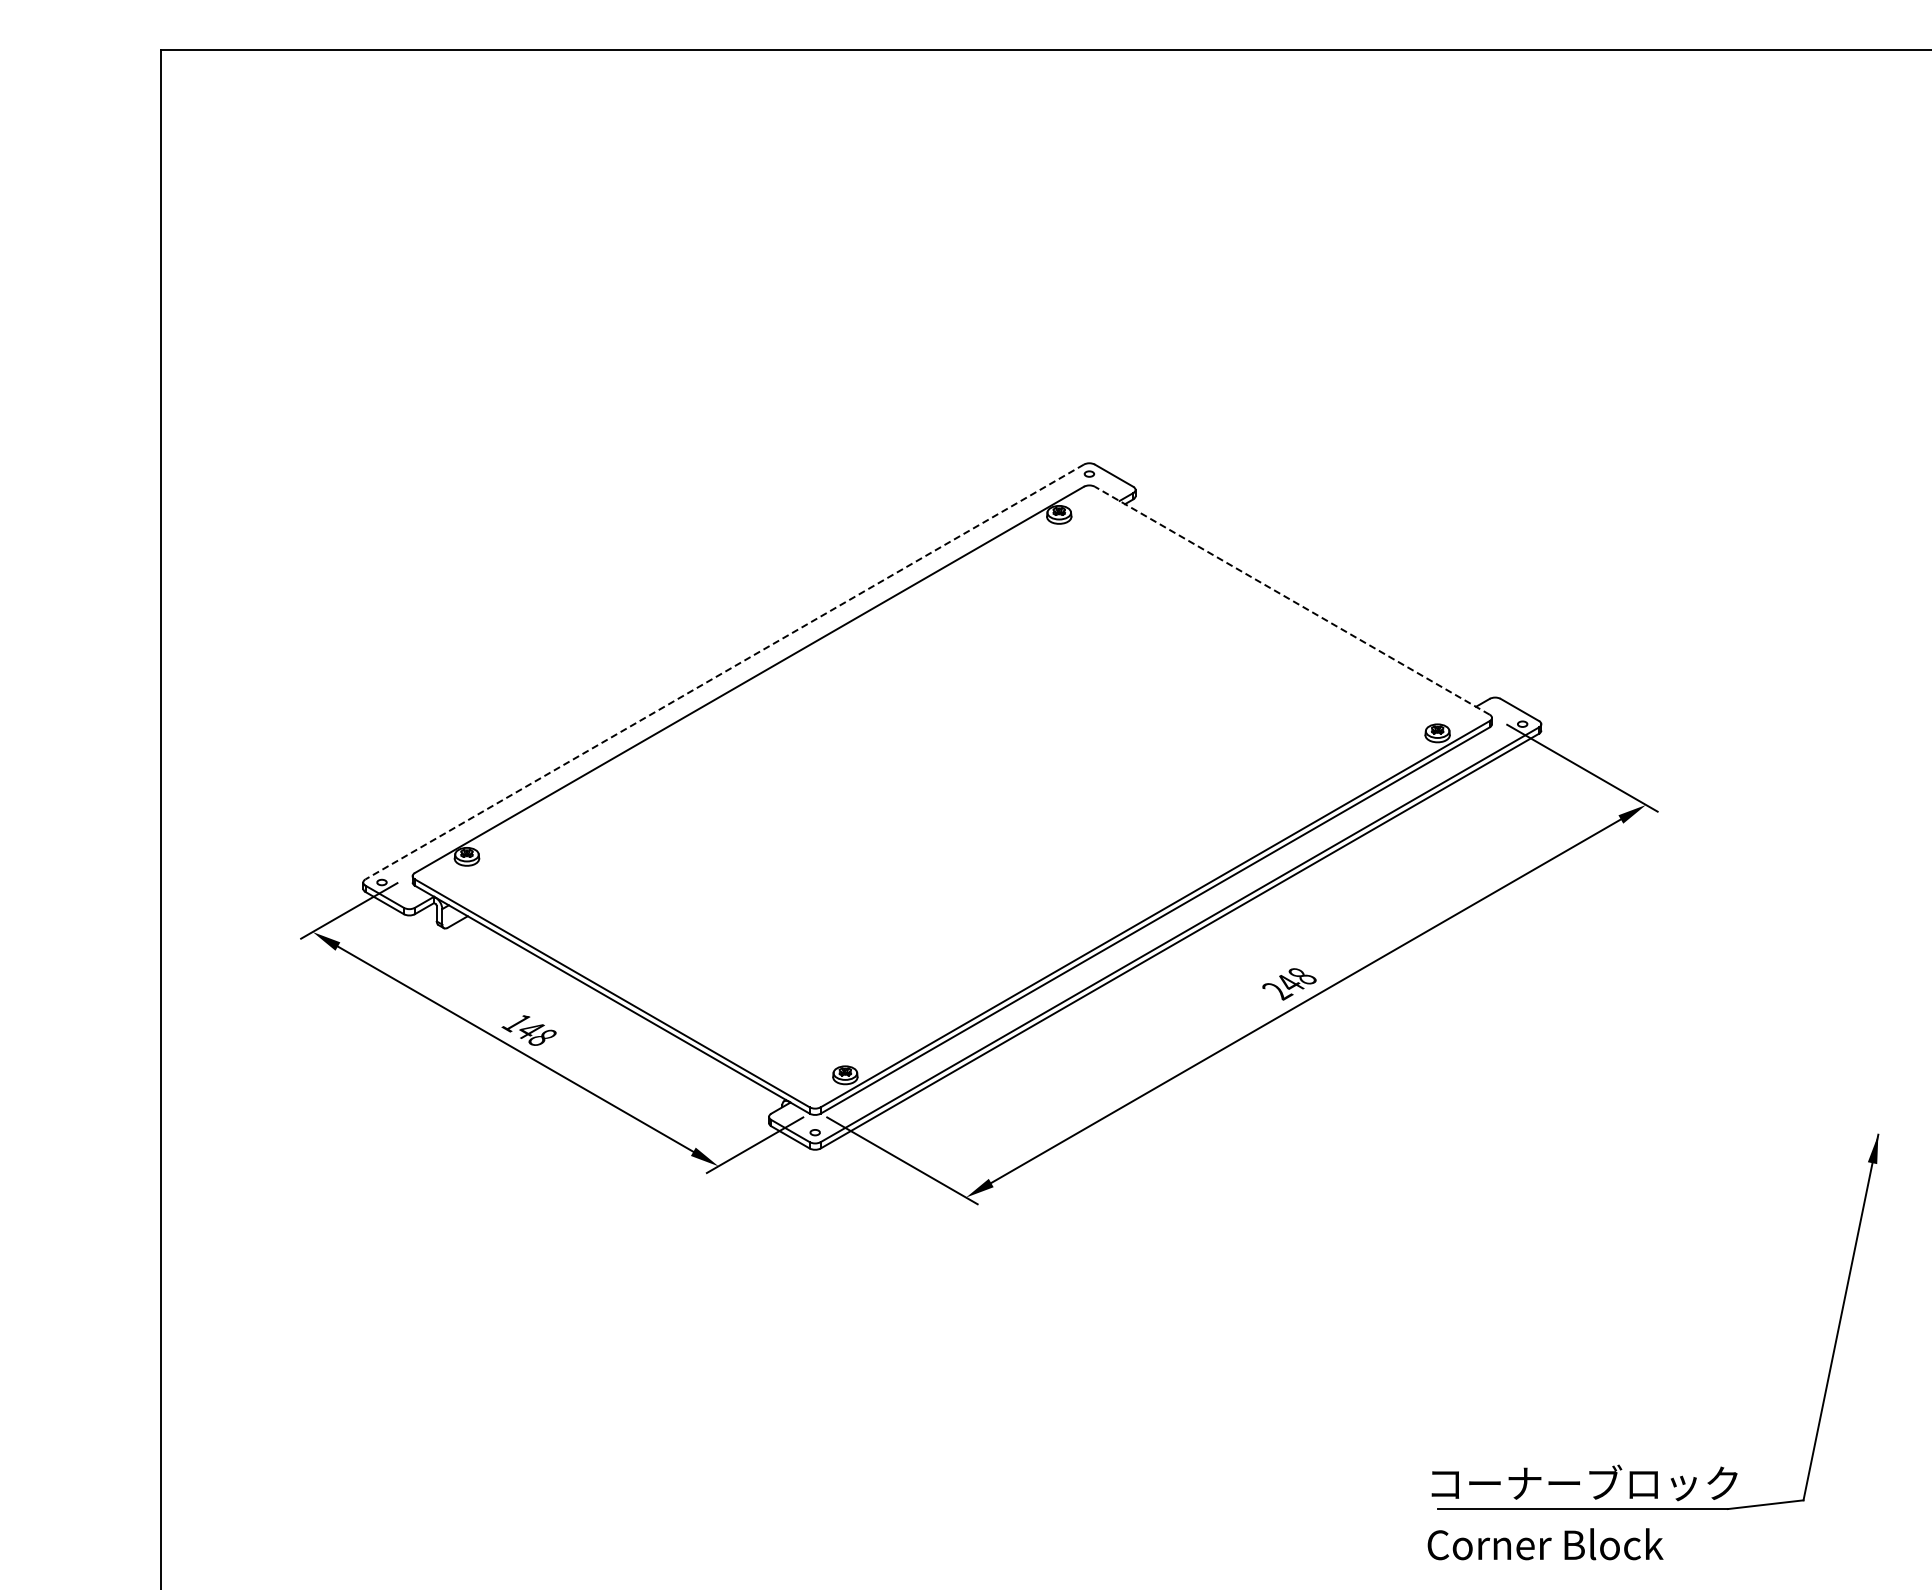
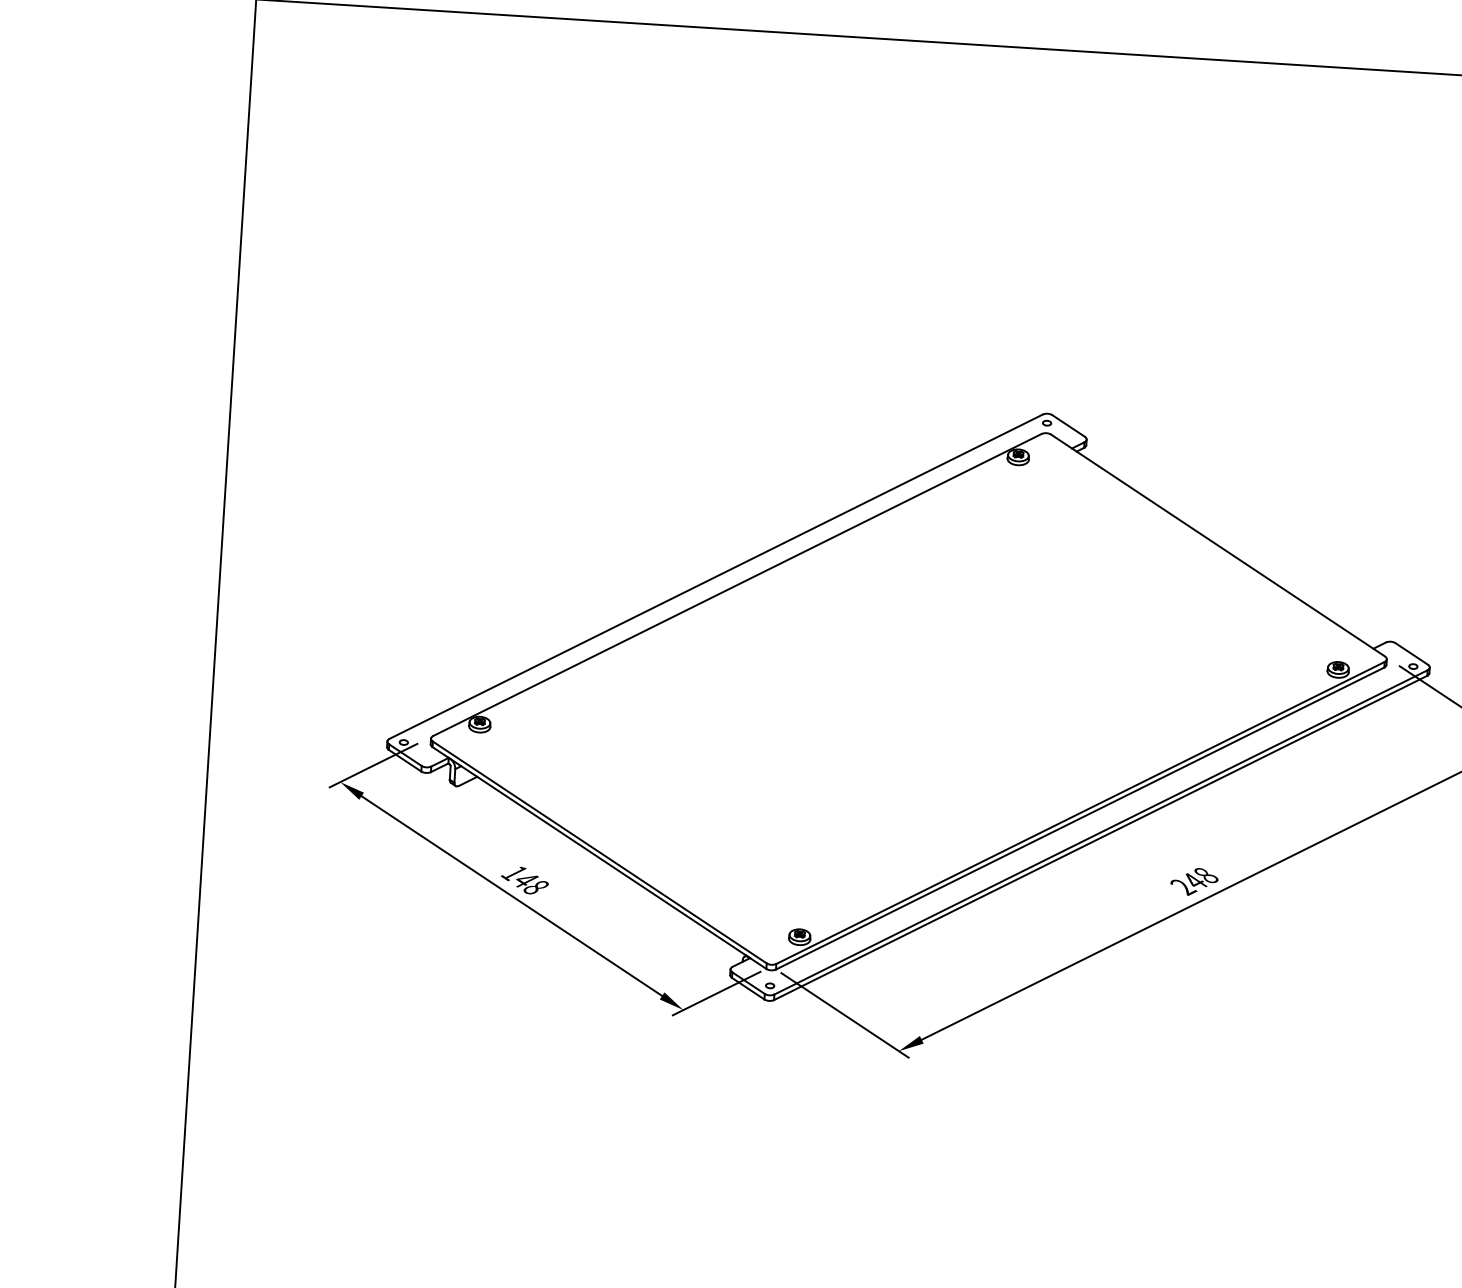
line: (1292, 600) -> (1218, 545), dashed -> solid
line: (724, 671) -> (715, 576), dashed -> solid

